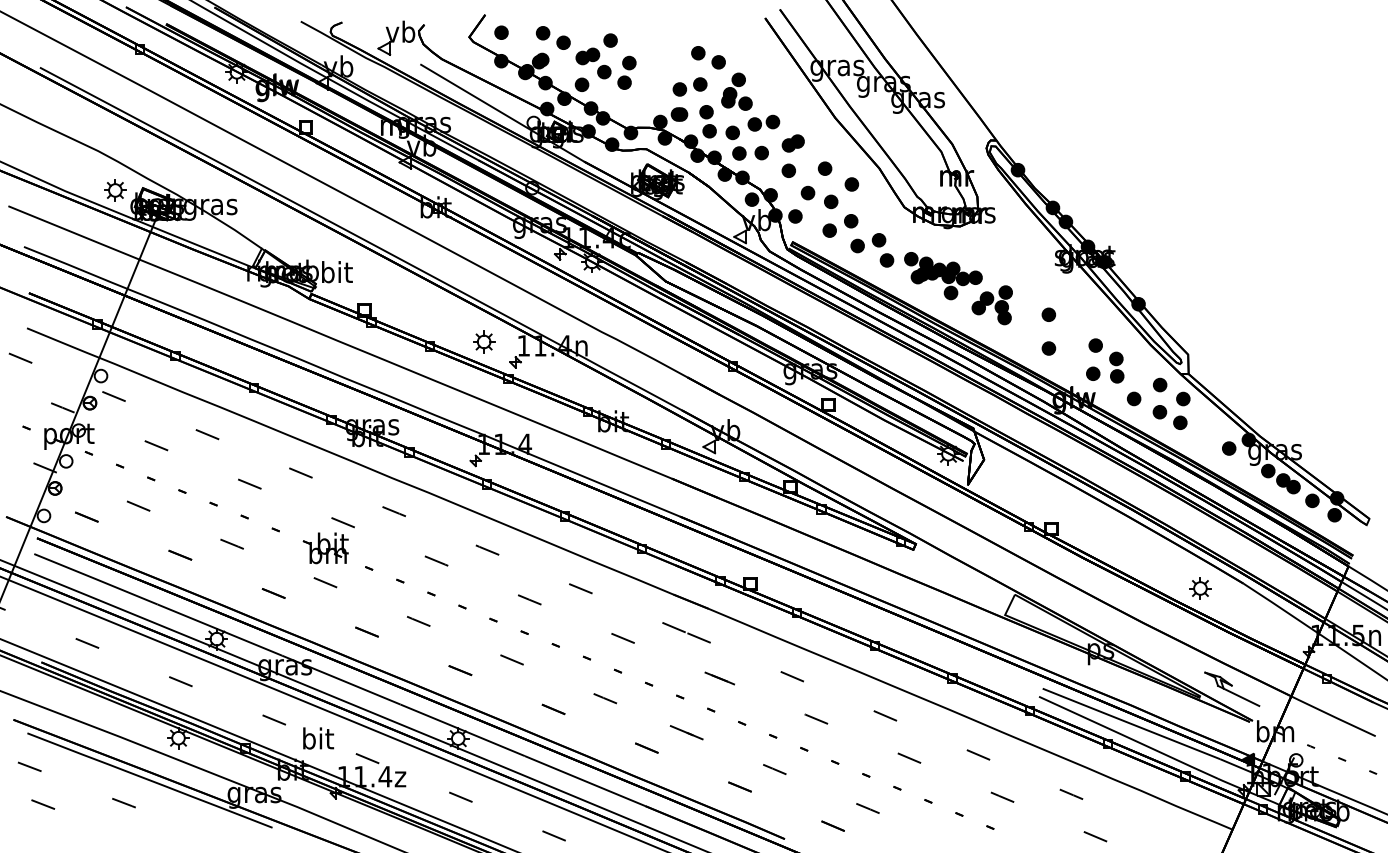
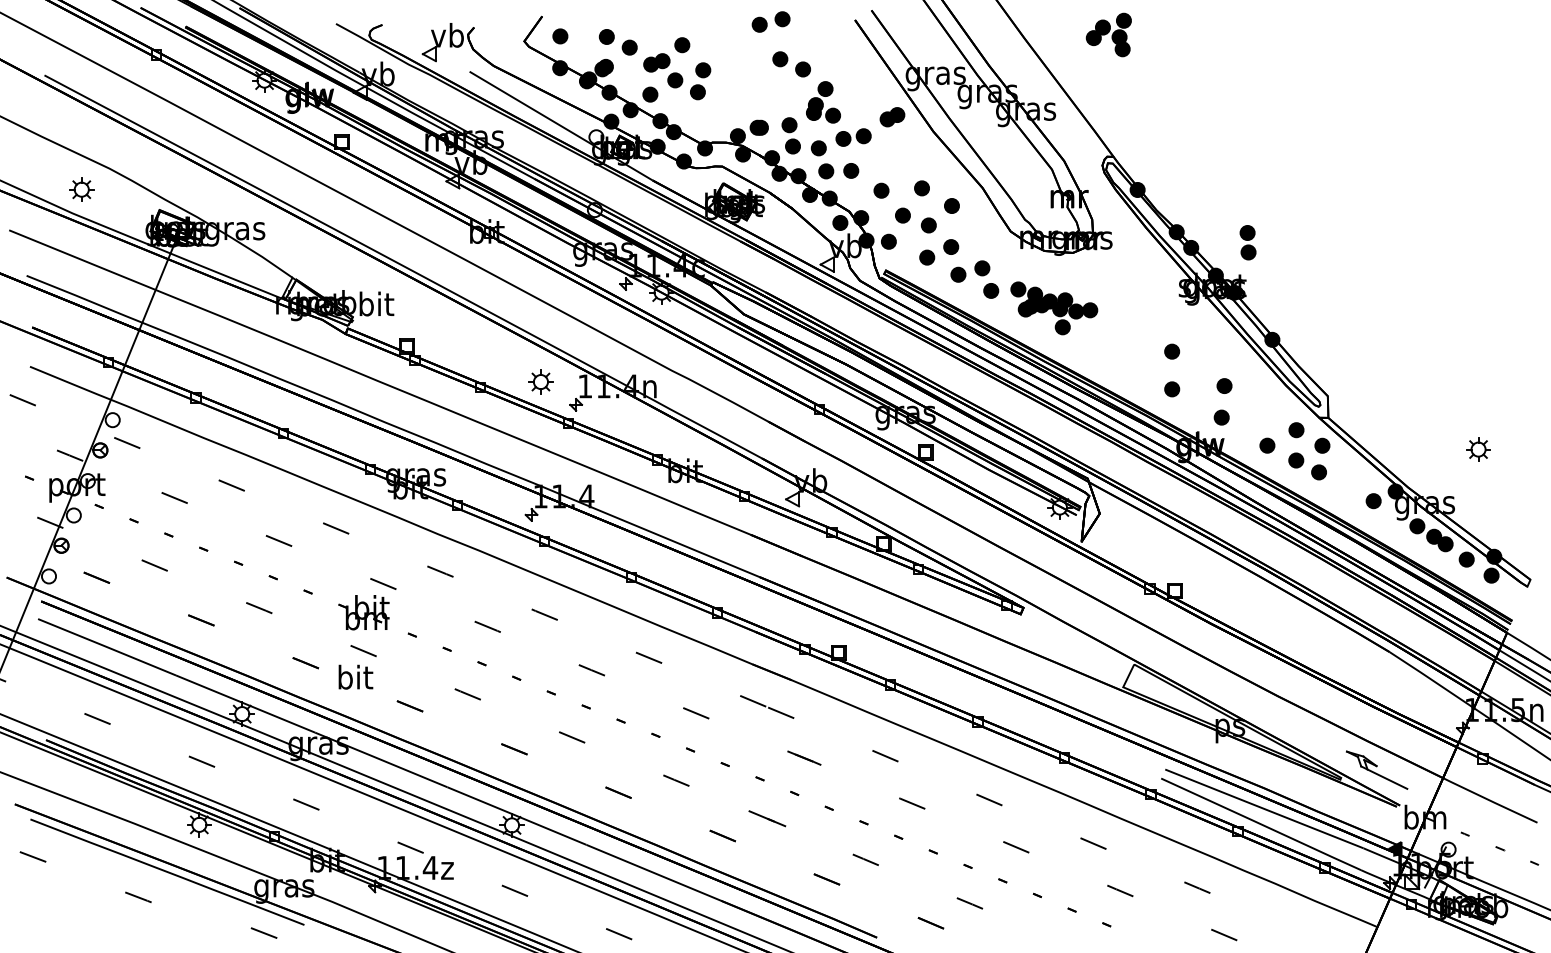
part: (689, 86) -> (770, 21), moved
part: (793, 143) -> (892, 117), moved
part: (115, 190) -> (81, 189), moved
part: (991, 304) -> (1108, 34), moved
part: (1116, 367) -> (1247, 242), moved
part: (1200, 588) -> (1478, 449), moved
text: (318, 737) -> (355, 676), moved
line: (42, 804) -> (263, 932), moved

